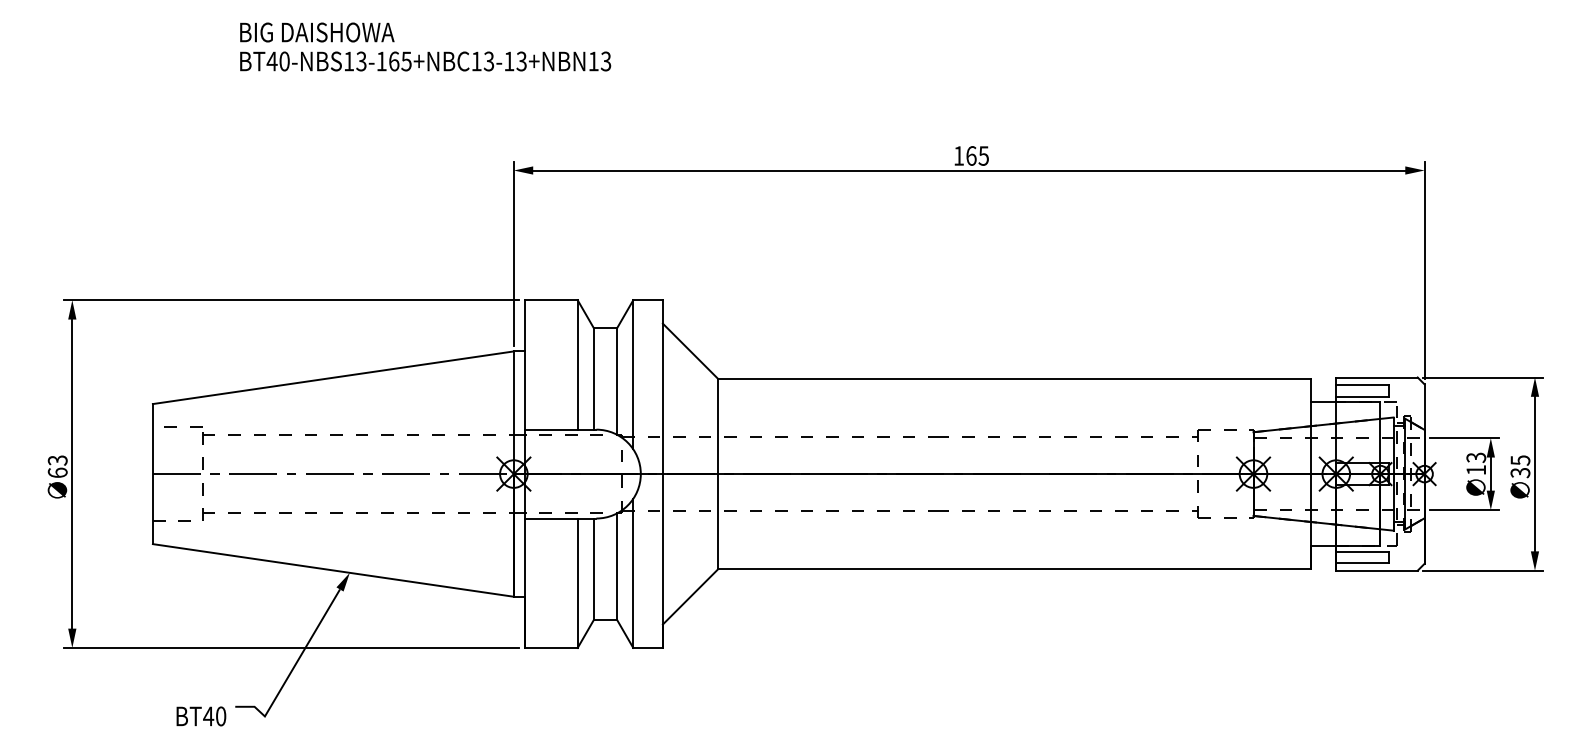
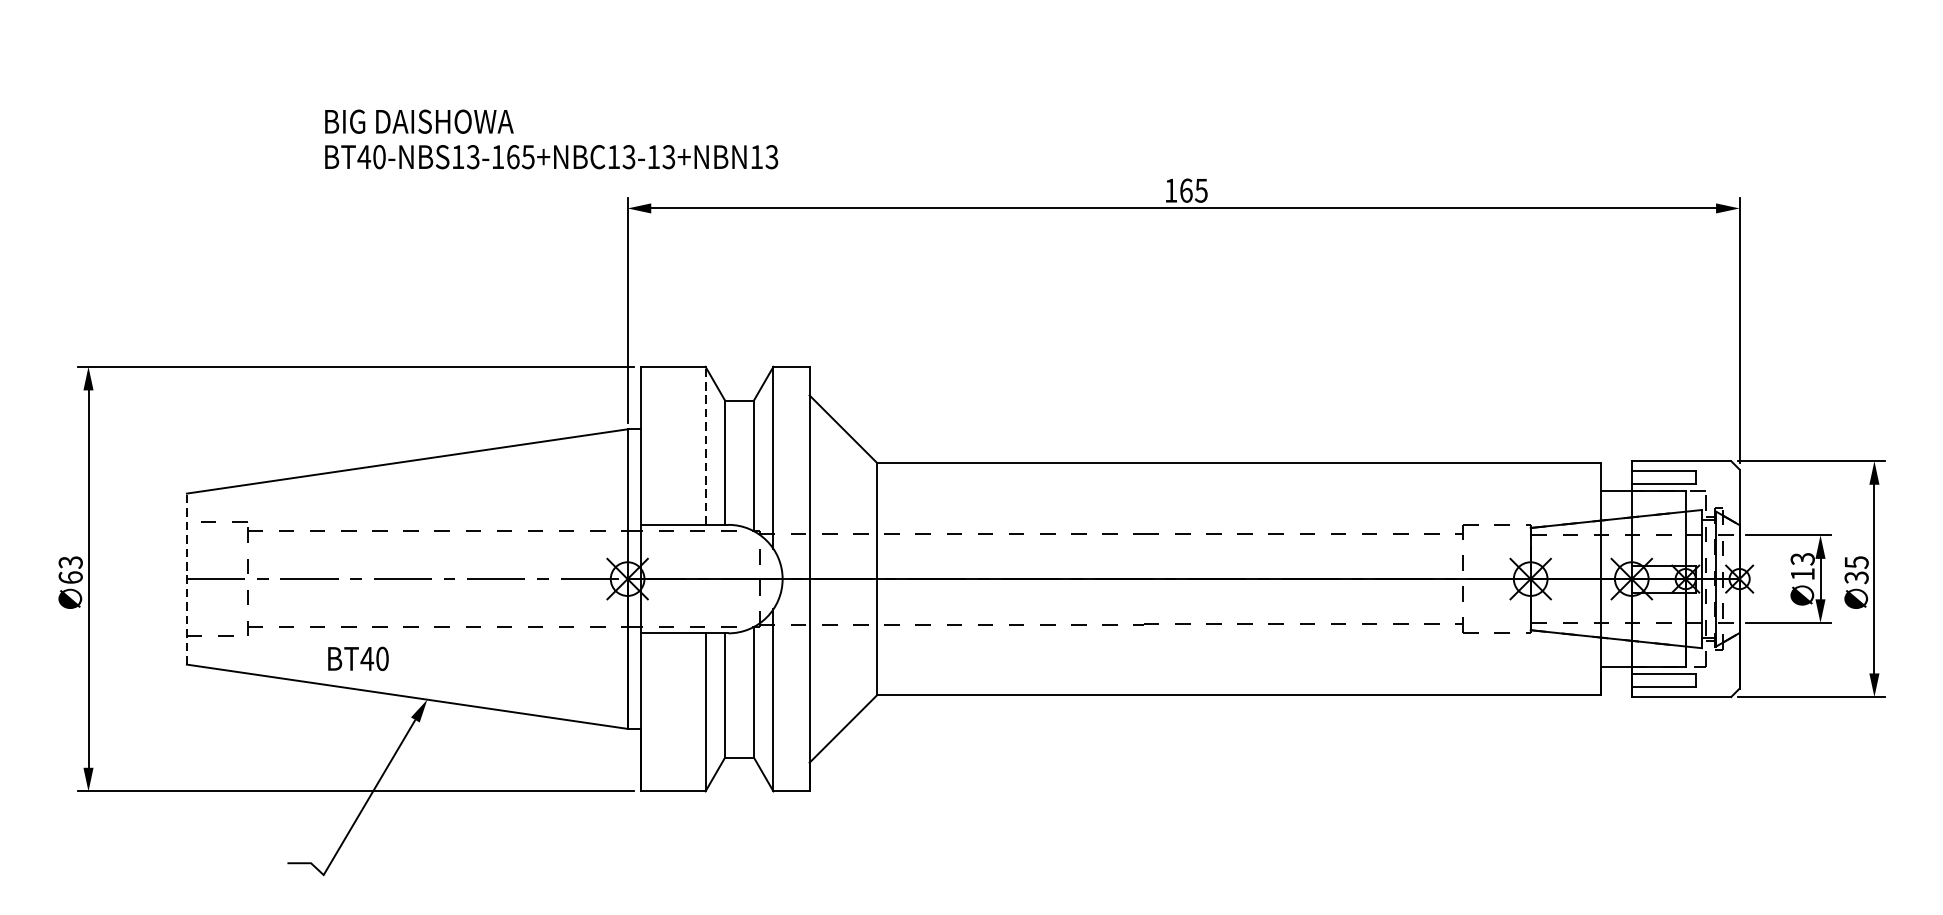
text: (425, 46) -> (551, 138), moved
line: (577, 364) -> (705, 445), solid -> dashed
line: (152, 473) -> (186, 578), solid -> dashed
text: (201, 716) -> (358, 658), moved

